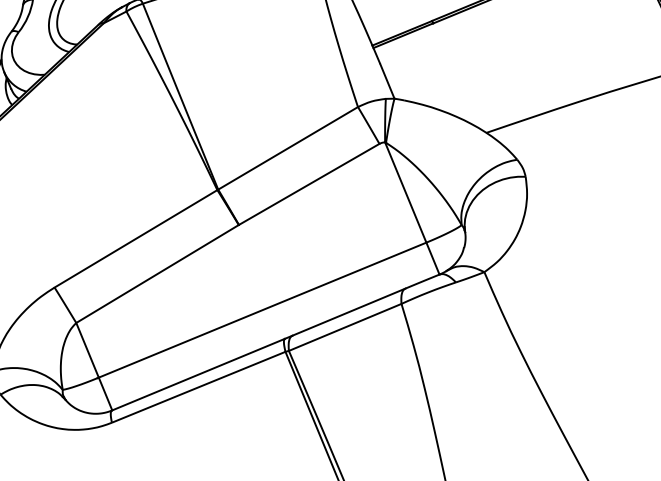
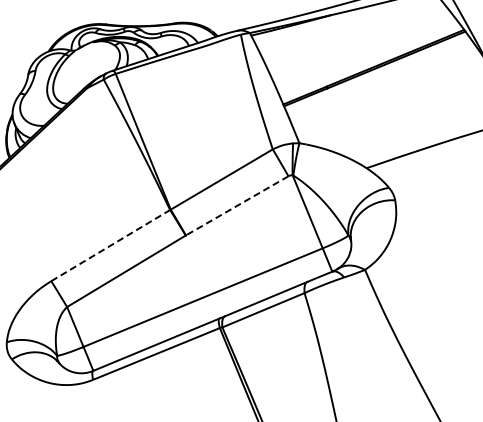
line: (308, 185) -> (236, 206), solid -> dashed
line: (137, 238) -> (111, 245), solid -> dashed

